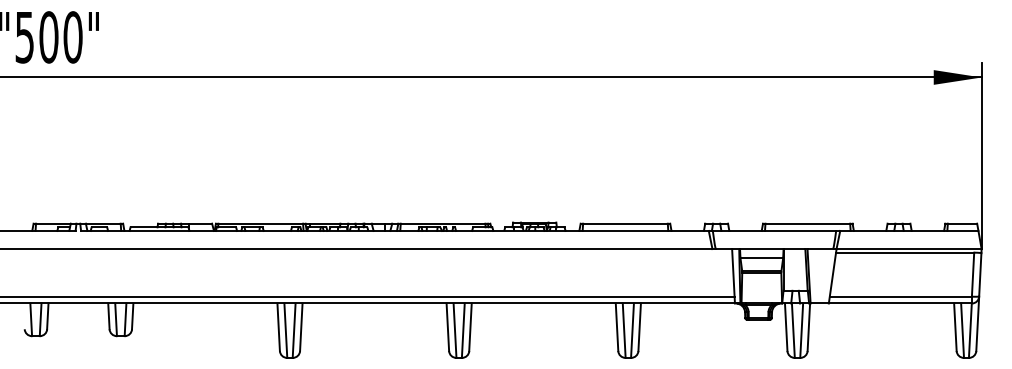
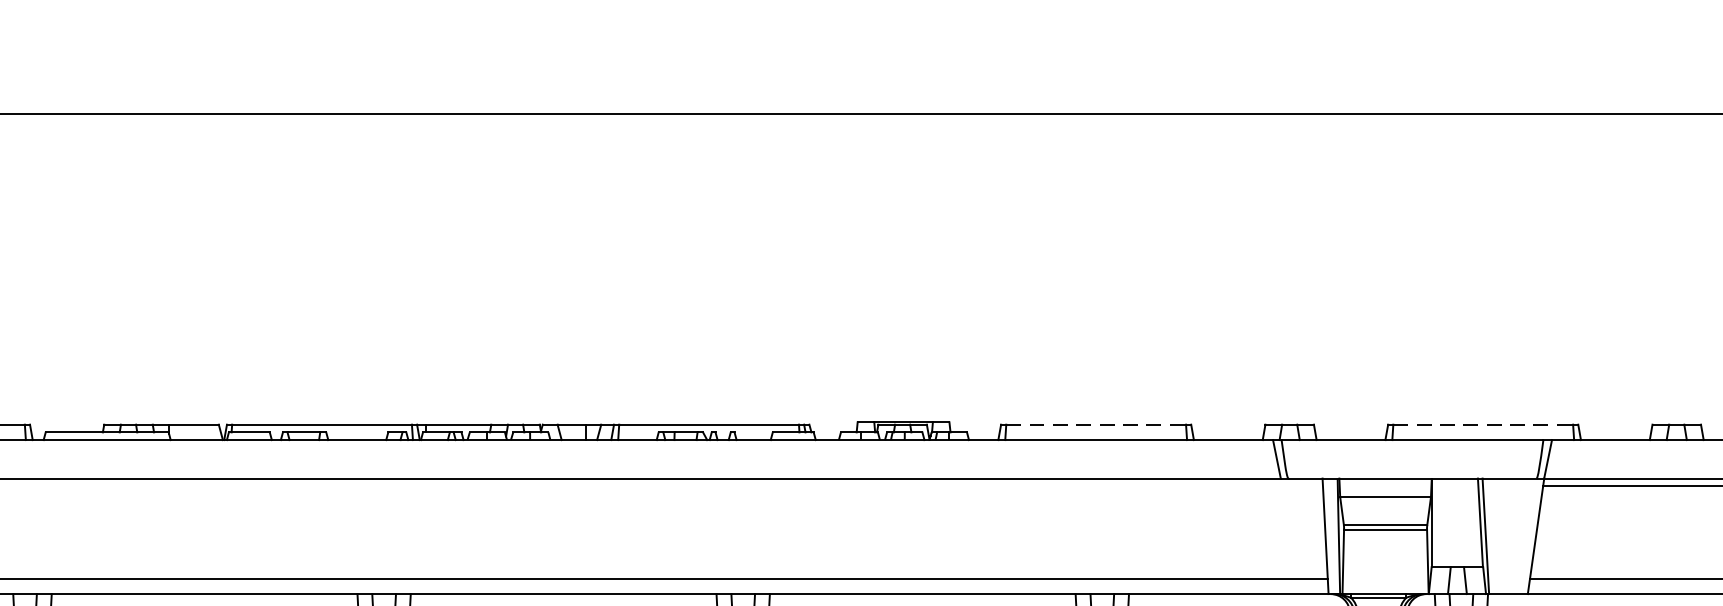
line: (625, 223) -> (1096, 424), solid -> dashed
line: (808, 223) -> (1484, 424), solid -> dashed

